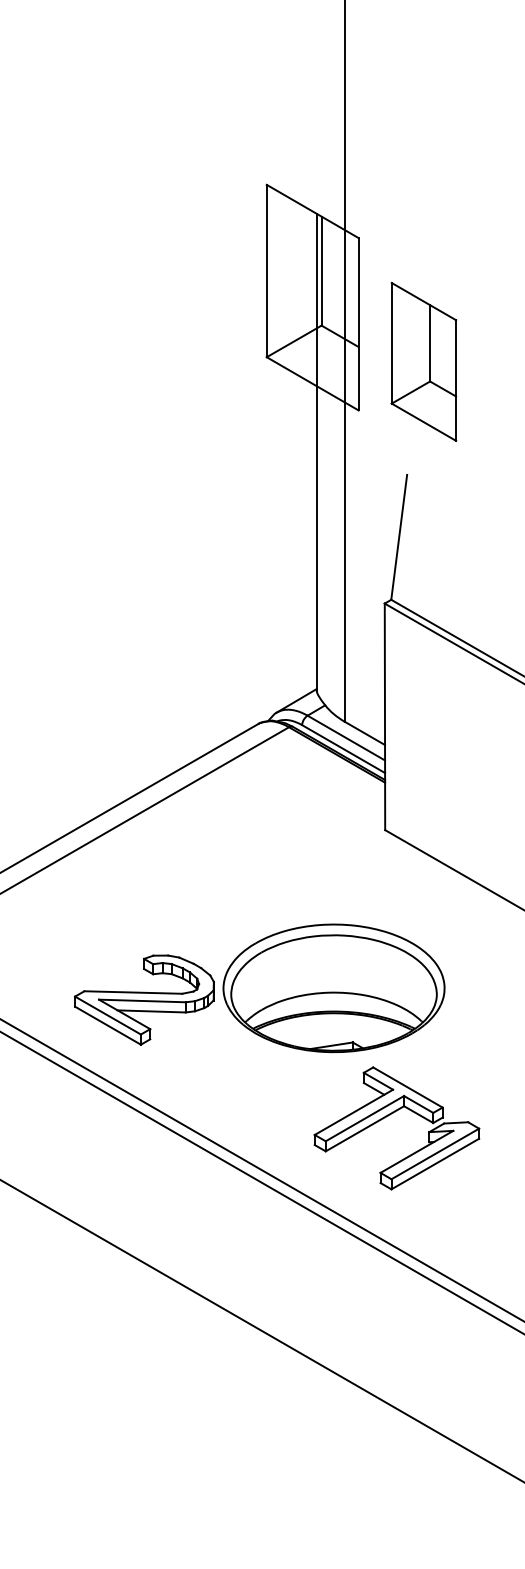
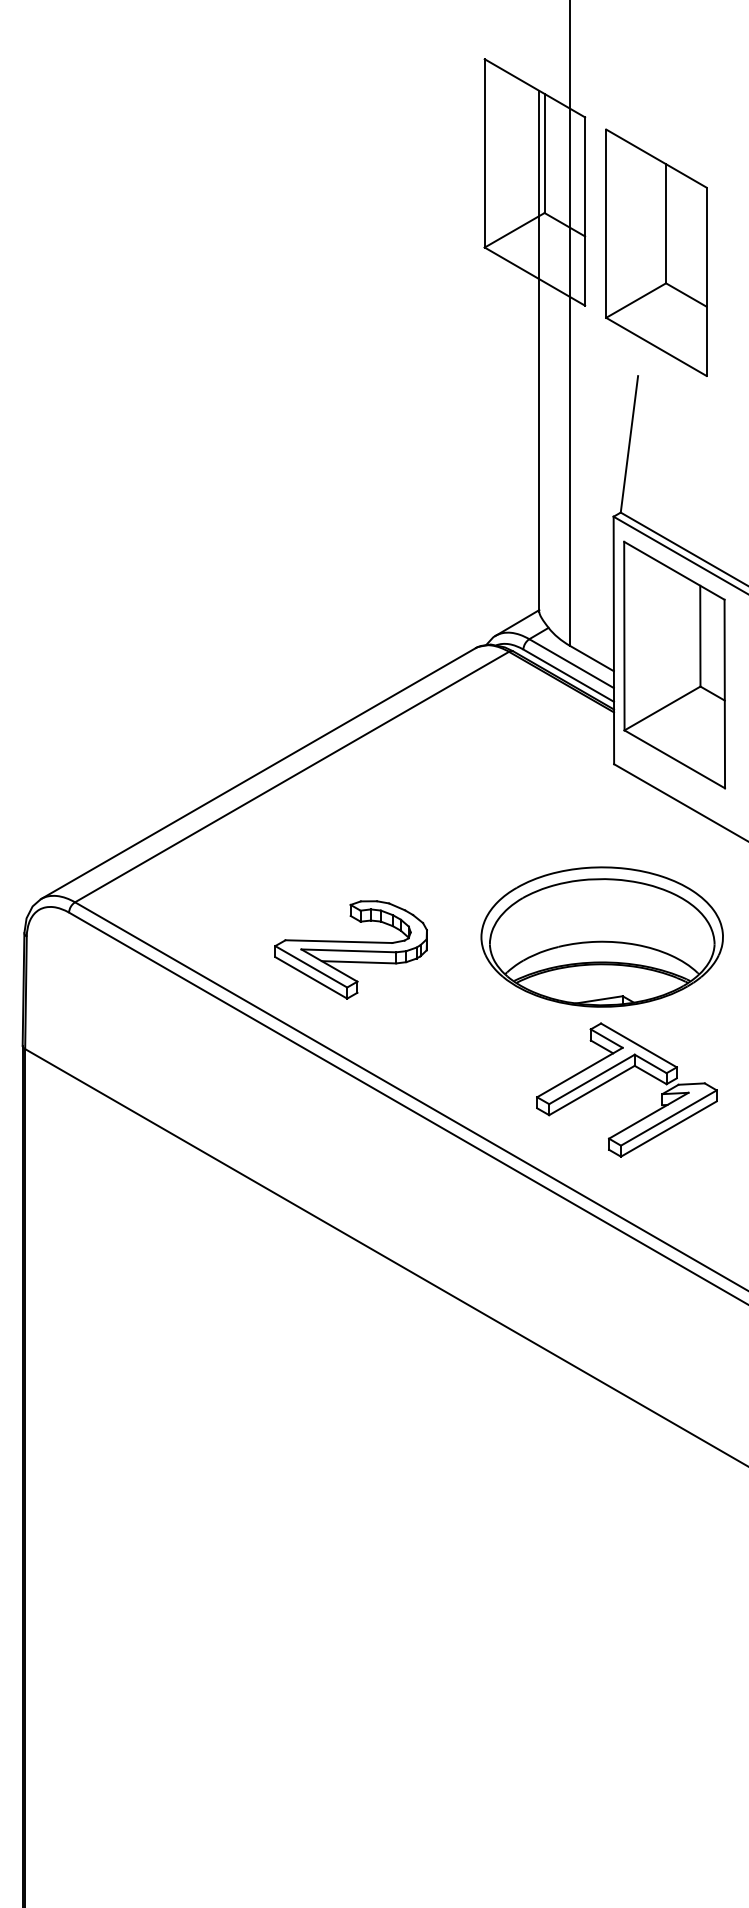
part: (423, 361) -> (656, 252), size x1.43
part: (440, 738) -> (674, 664), added
part: (333, 987) -> (601, 936), moved

